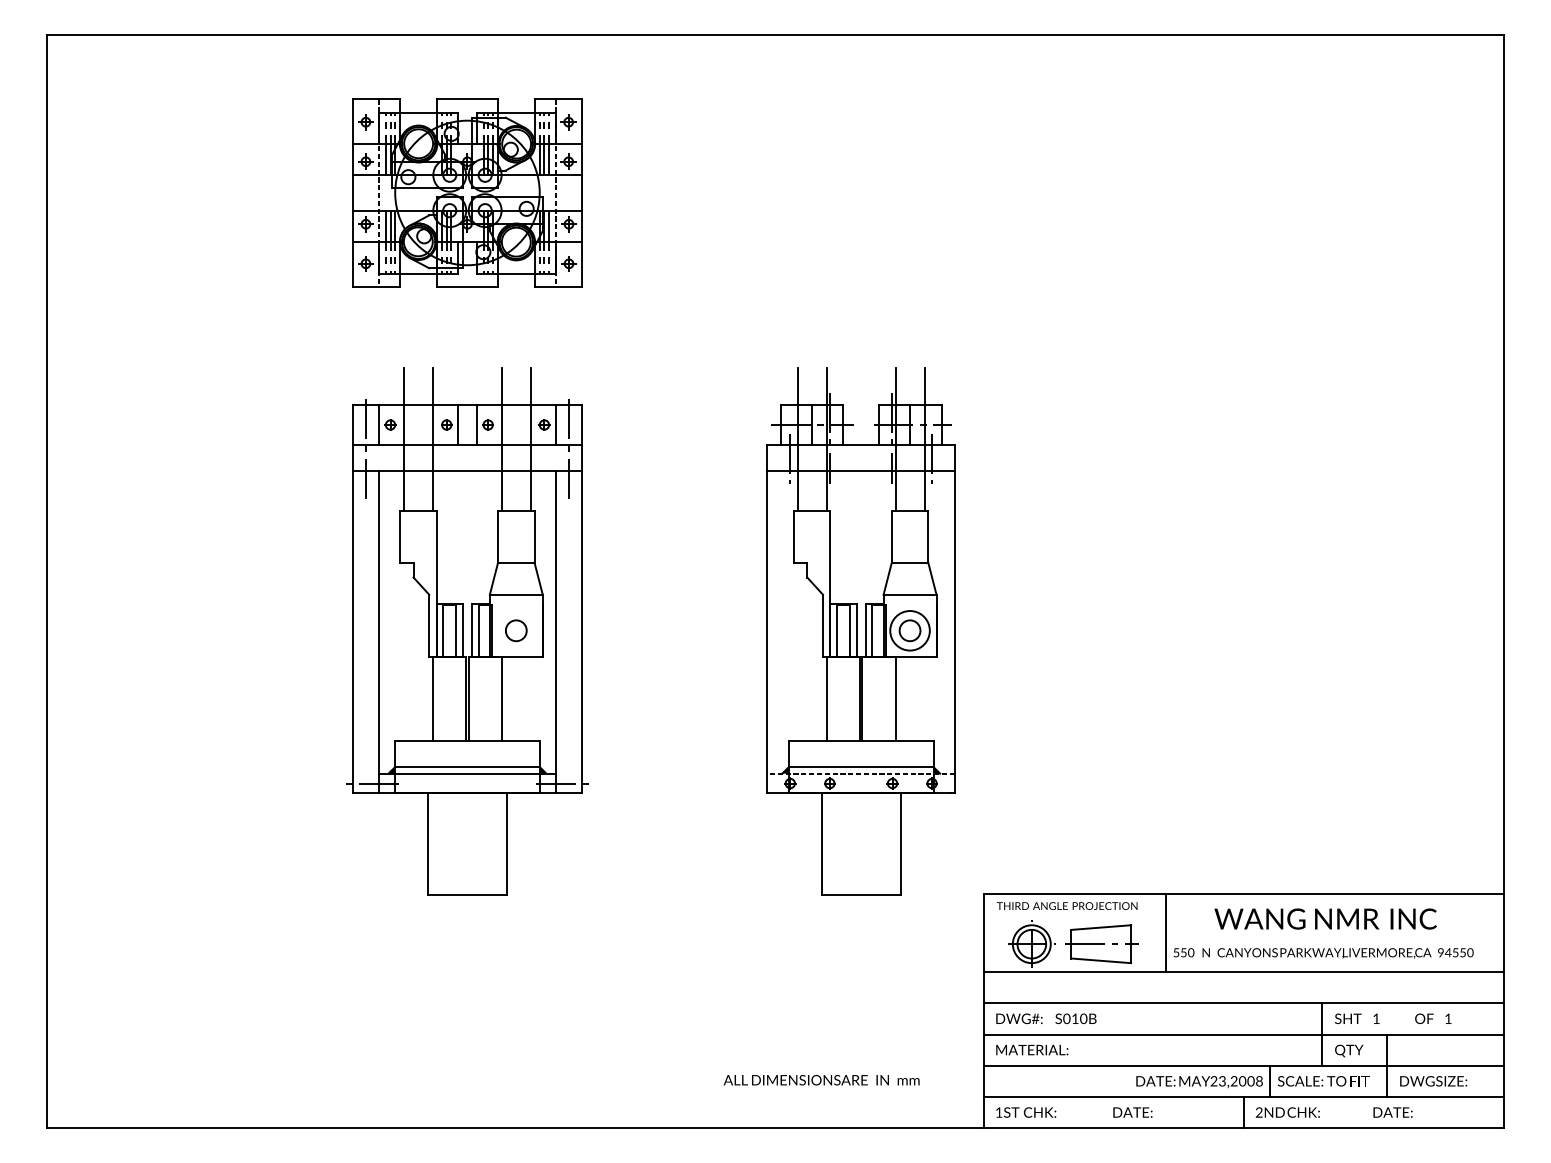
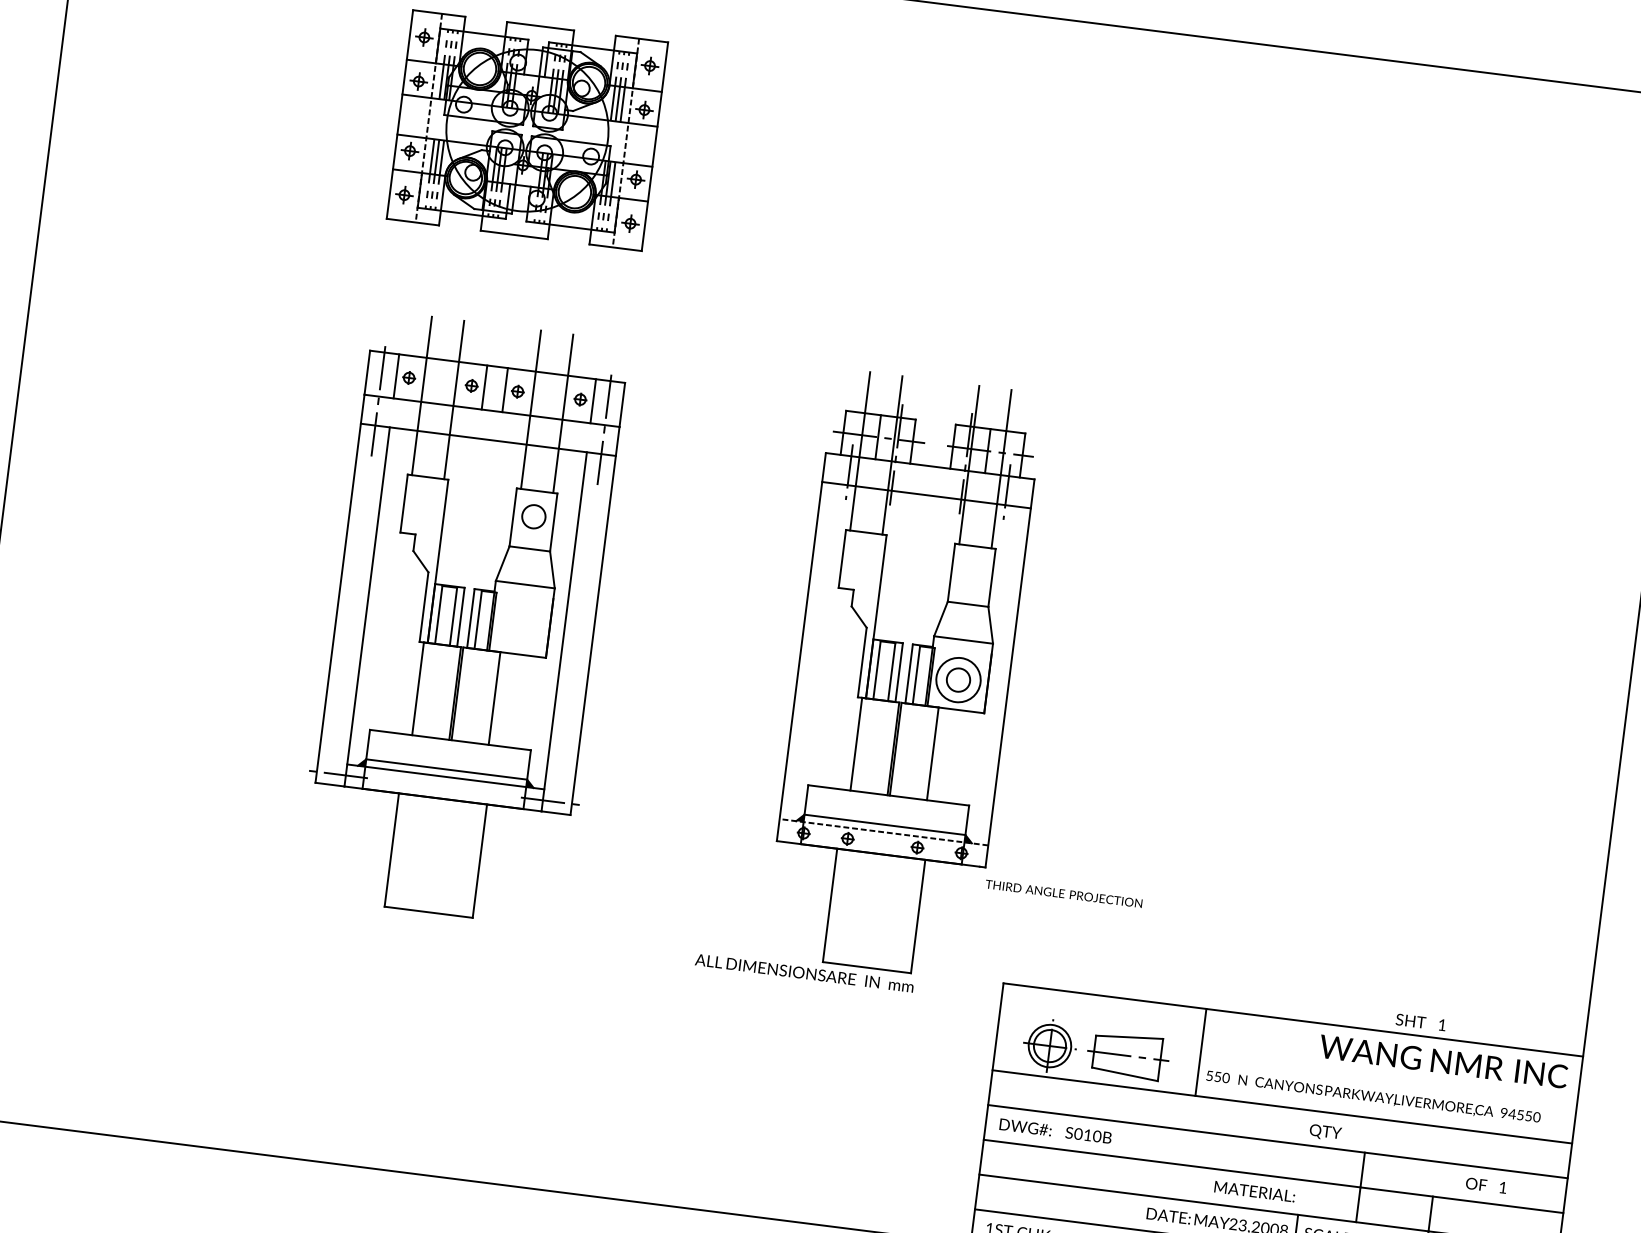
circle: (516, 630) -> (534, 516), moved
text: (1066, 905) -> (1063, 893), moved
text: (1325, 918) -> (1443, 1061), moved
text: (1357, 1018) -> (1421, 1022), moved
text: (1032, 1049) -> (1255, 1191), moved
text: (1349, 1050) -> (1325, 1132), moved
text: (821, 1080) -> (804, 973), moved

